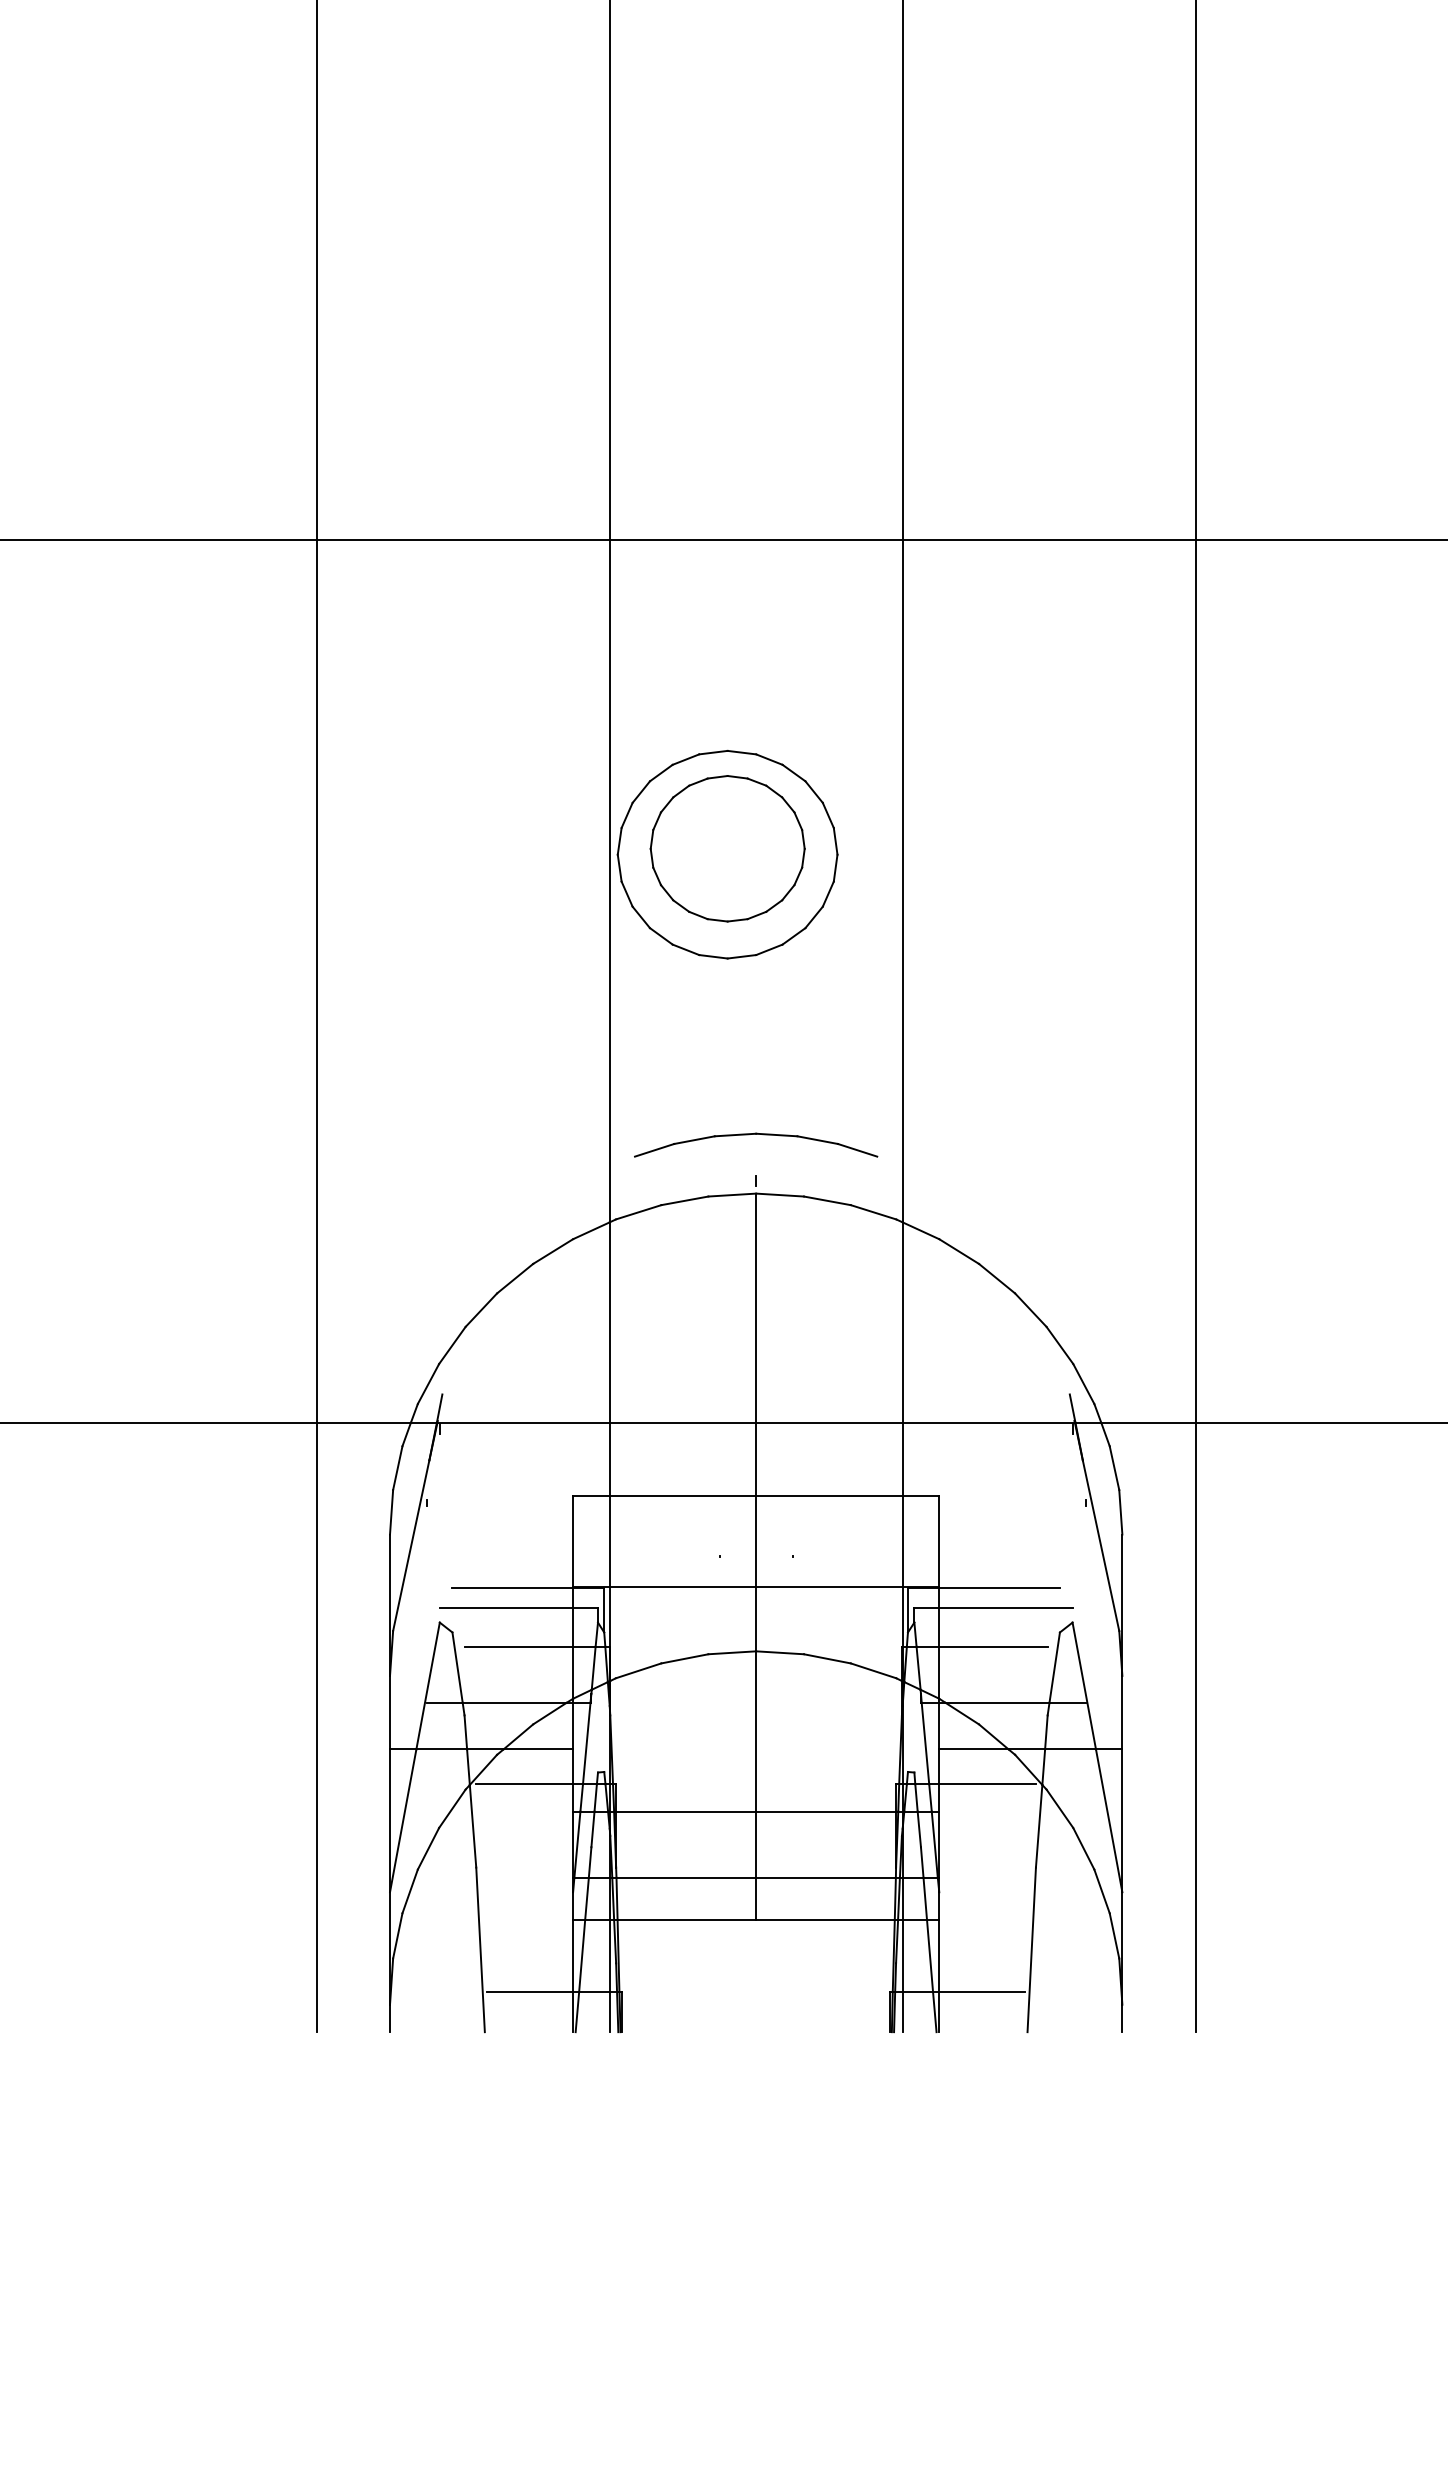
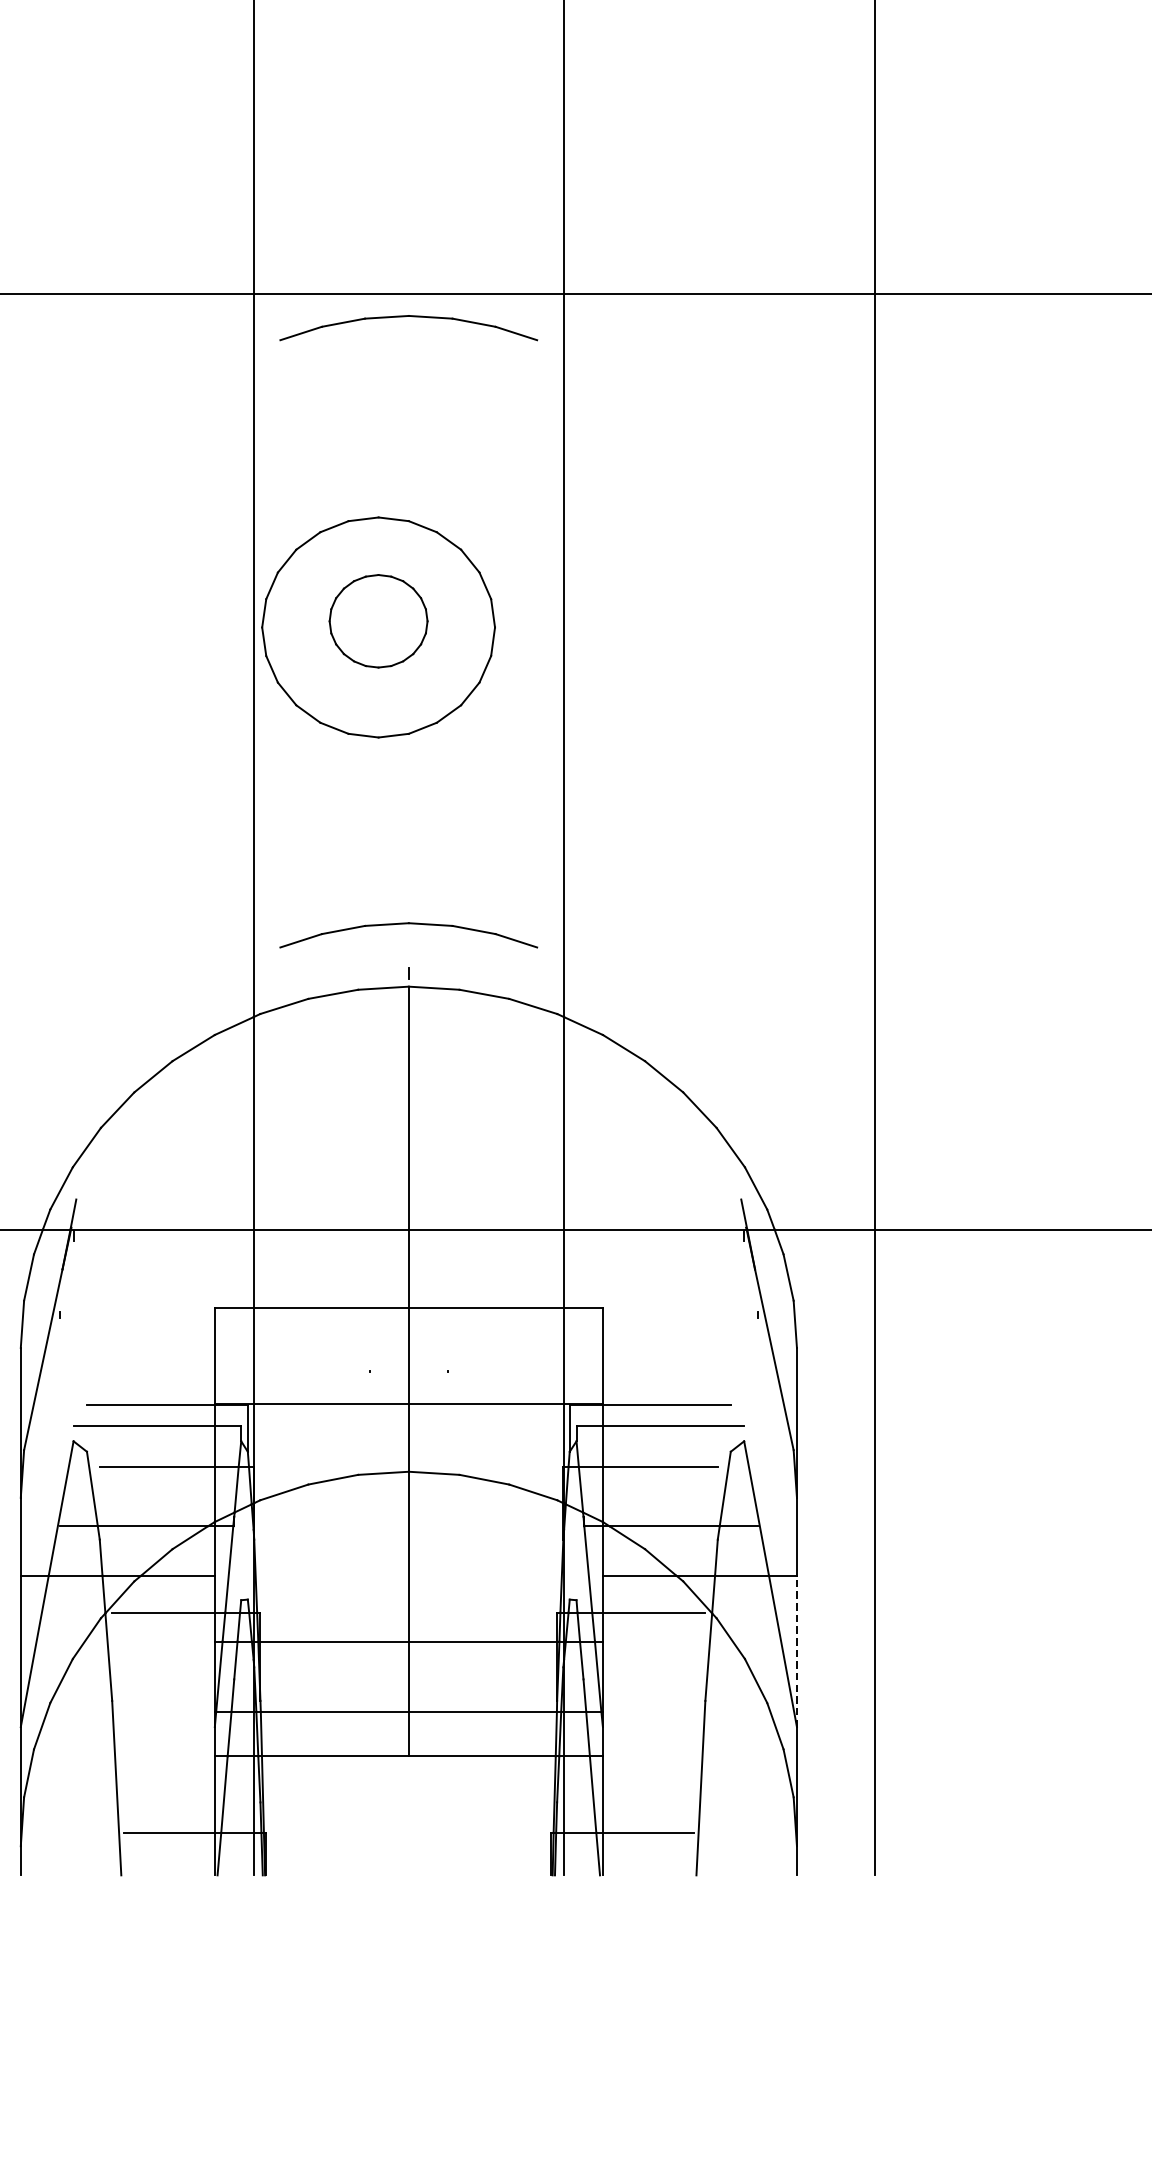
part: (756, 561) -> (409, 316), added
part: (727, 848) -> (378, 620), size x0.6
line: (1122, 1820) -> (797, 1651), solid -> dashed

